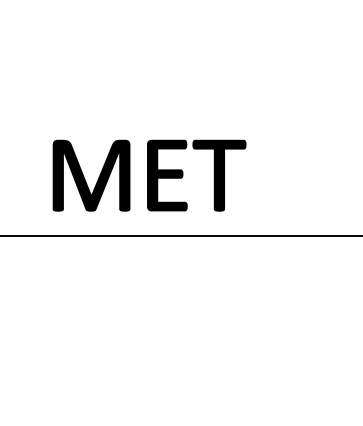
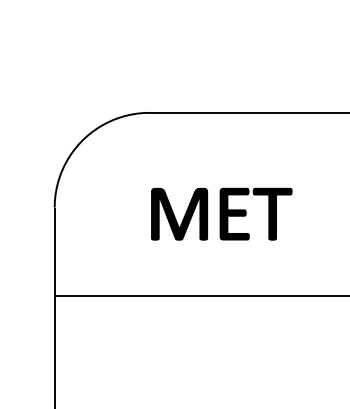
part: (149, 174) -> (221, 213), moved

